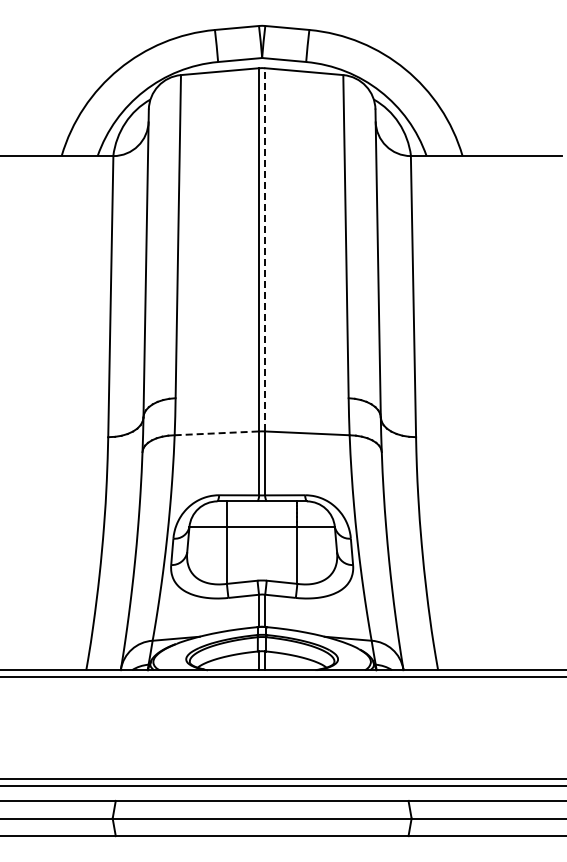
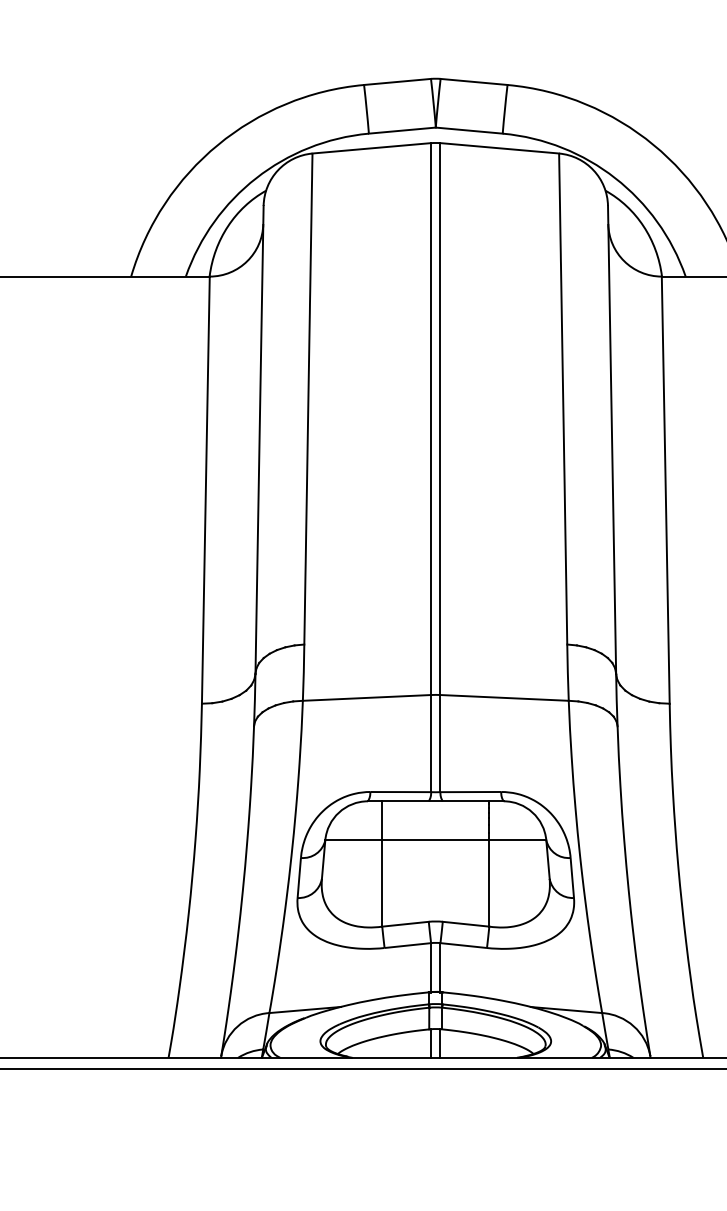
line: (265, 249) -> (440, 418), dashed -> solid
line: (217, 433) -> (367, 698), dashed -> solid

